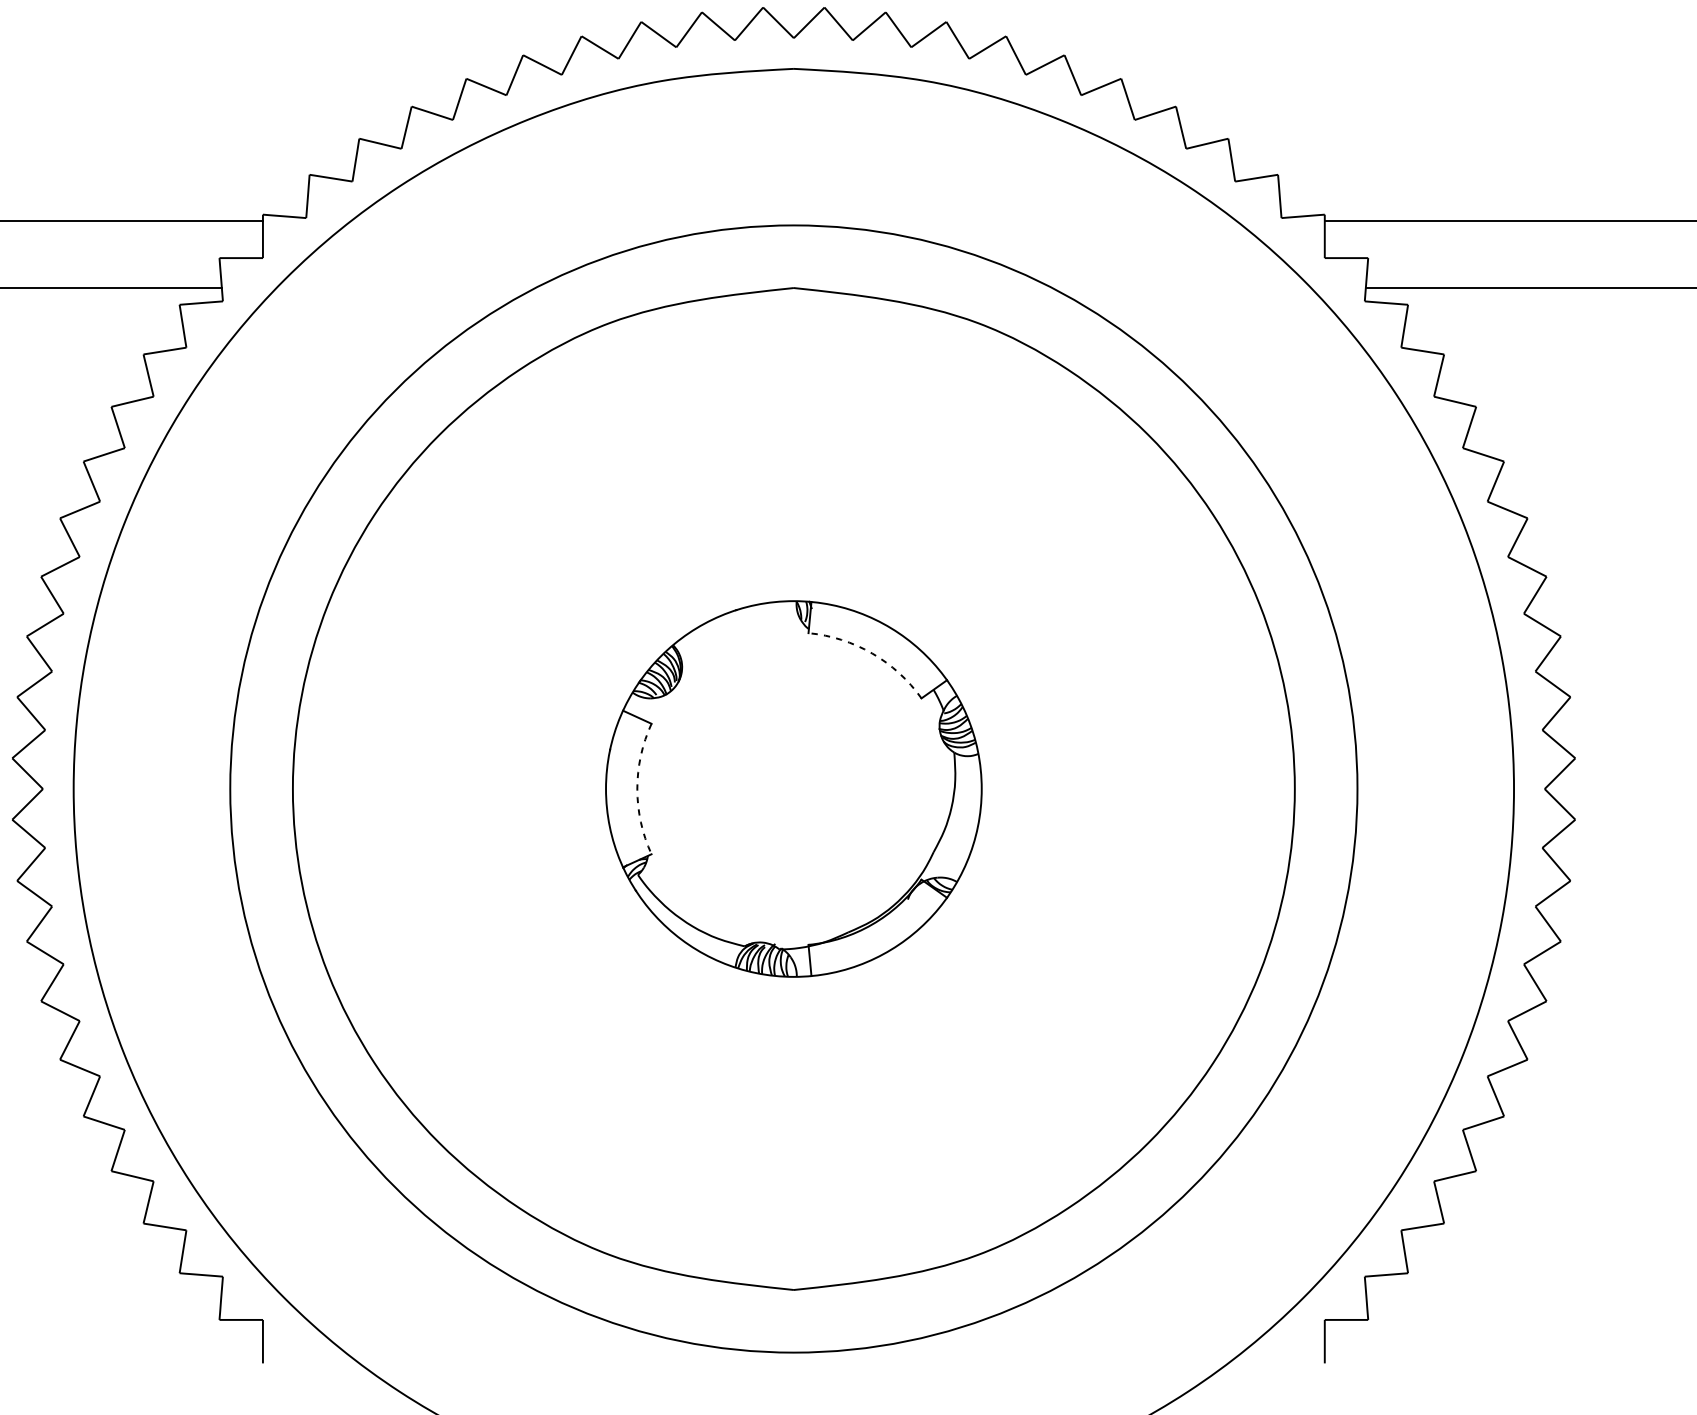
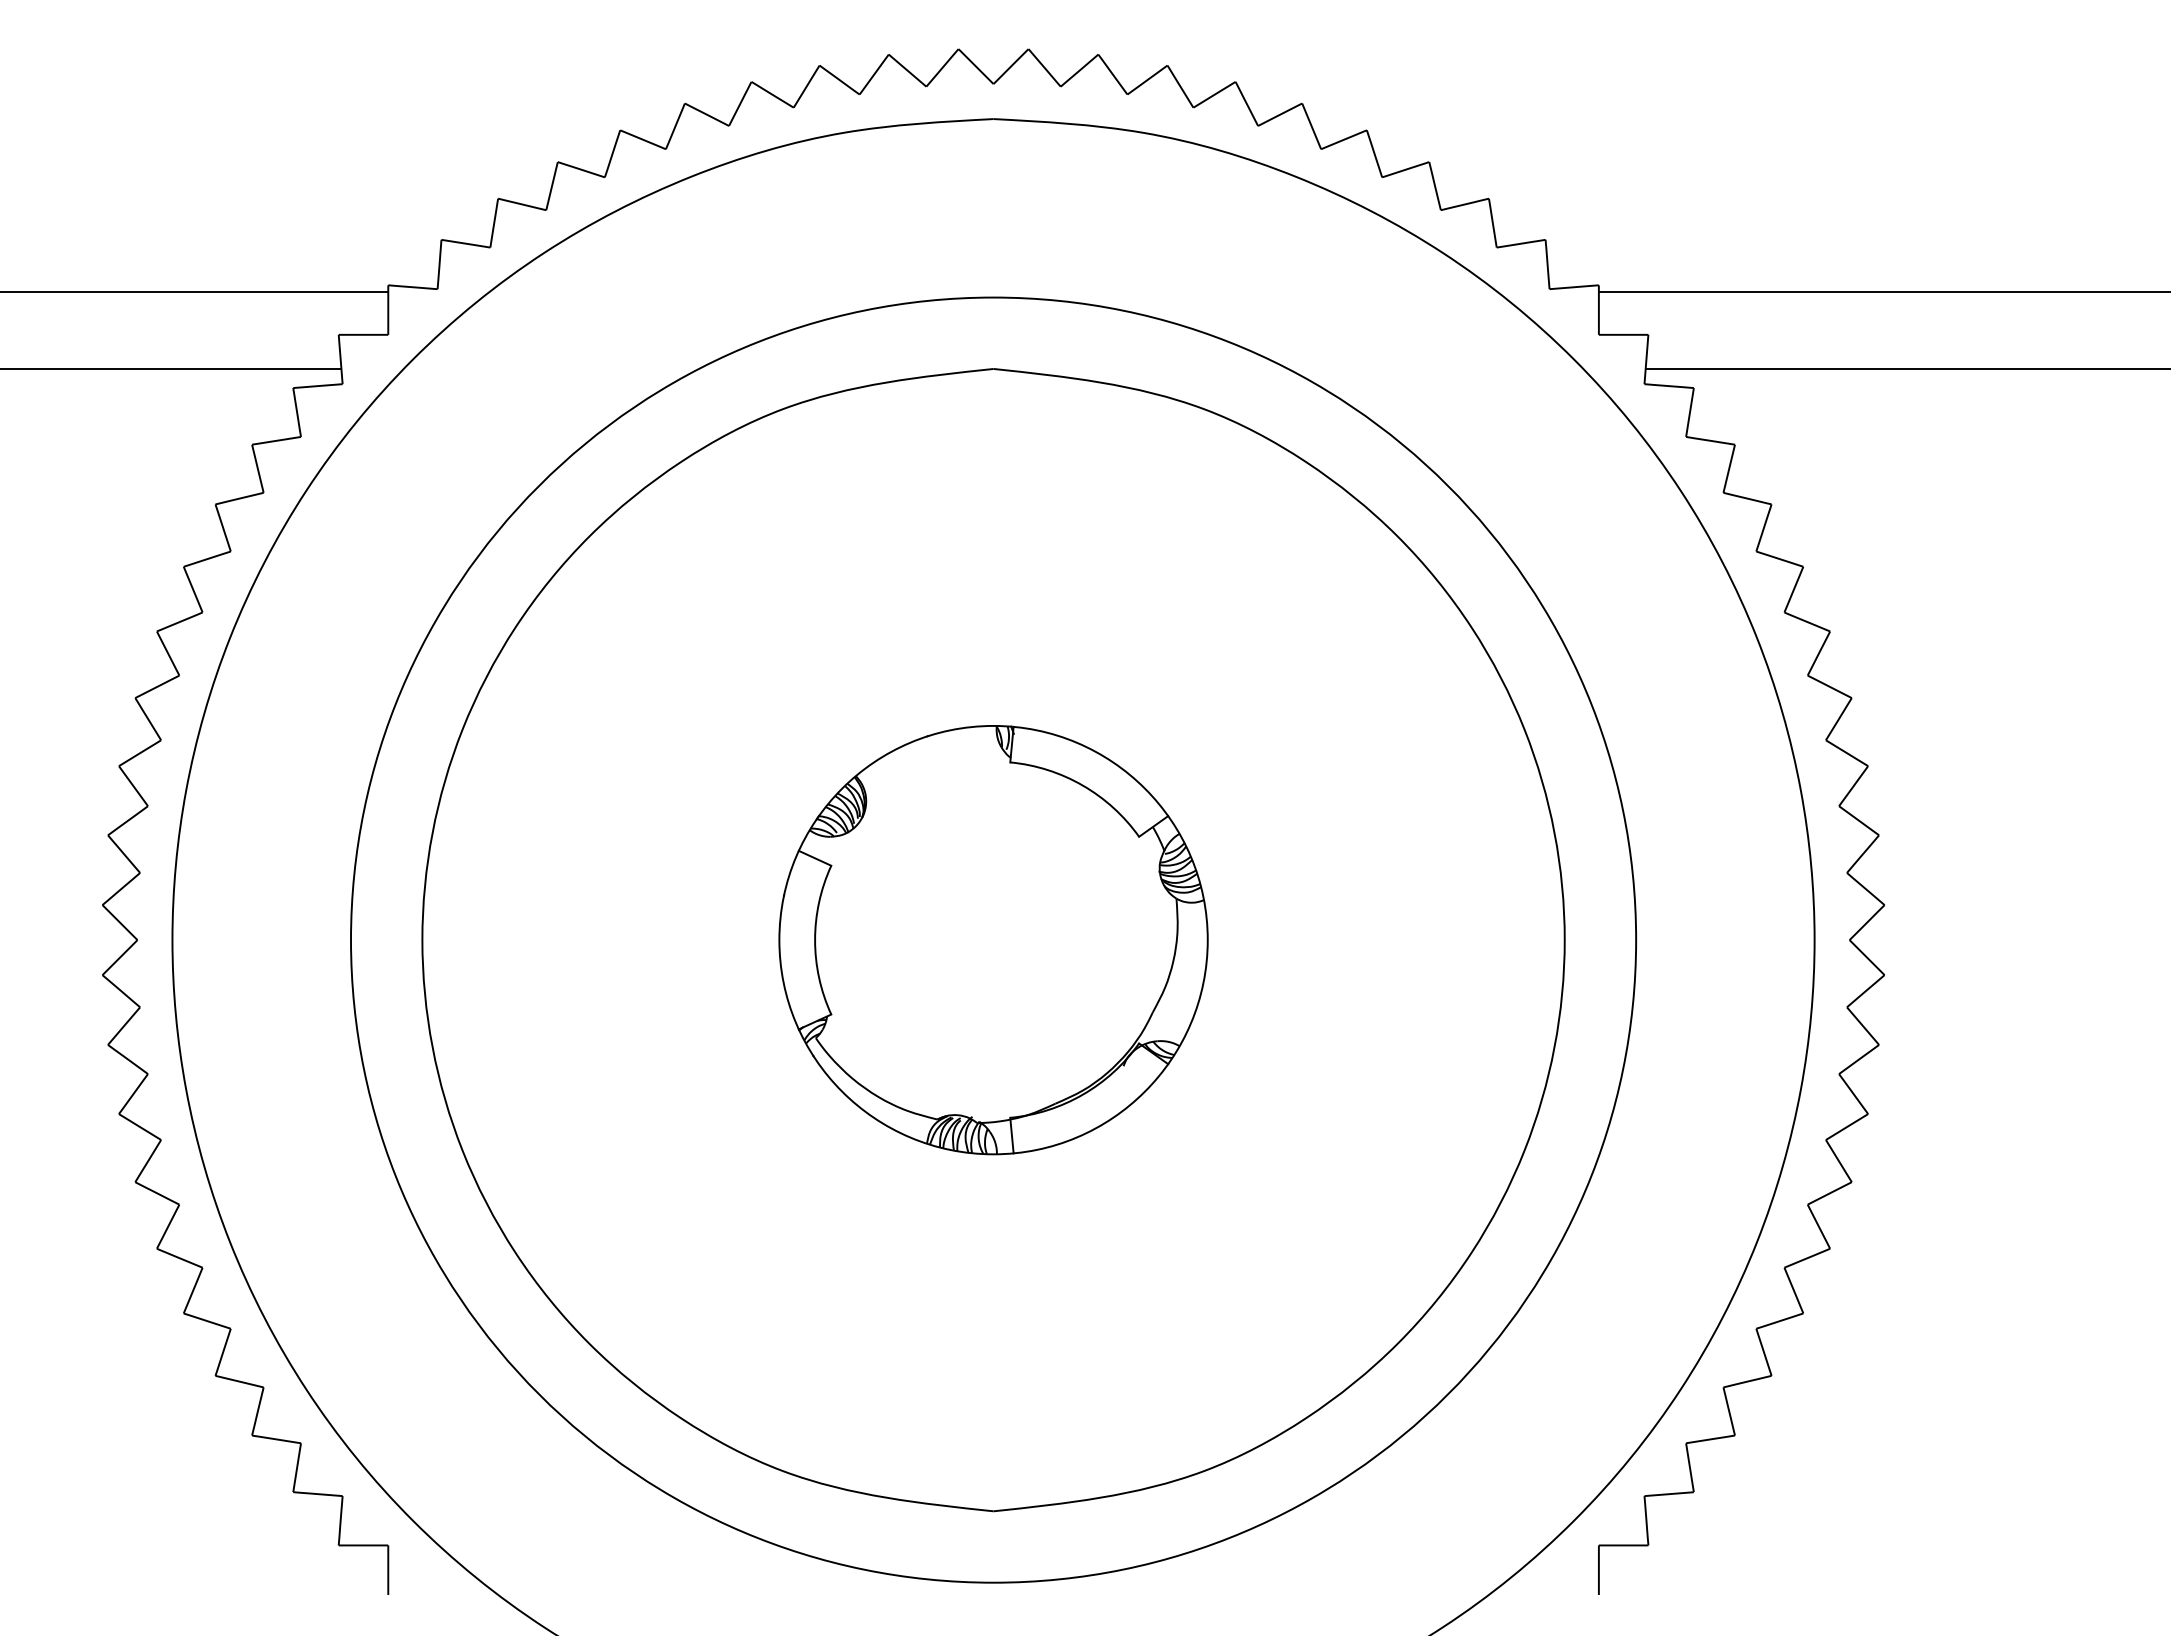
arc: (871, 653) -> (1082, 785), dashed -> solid
arc: (637, 789) -> (815, 940), dashed -> solid

